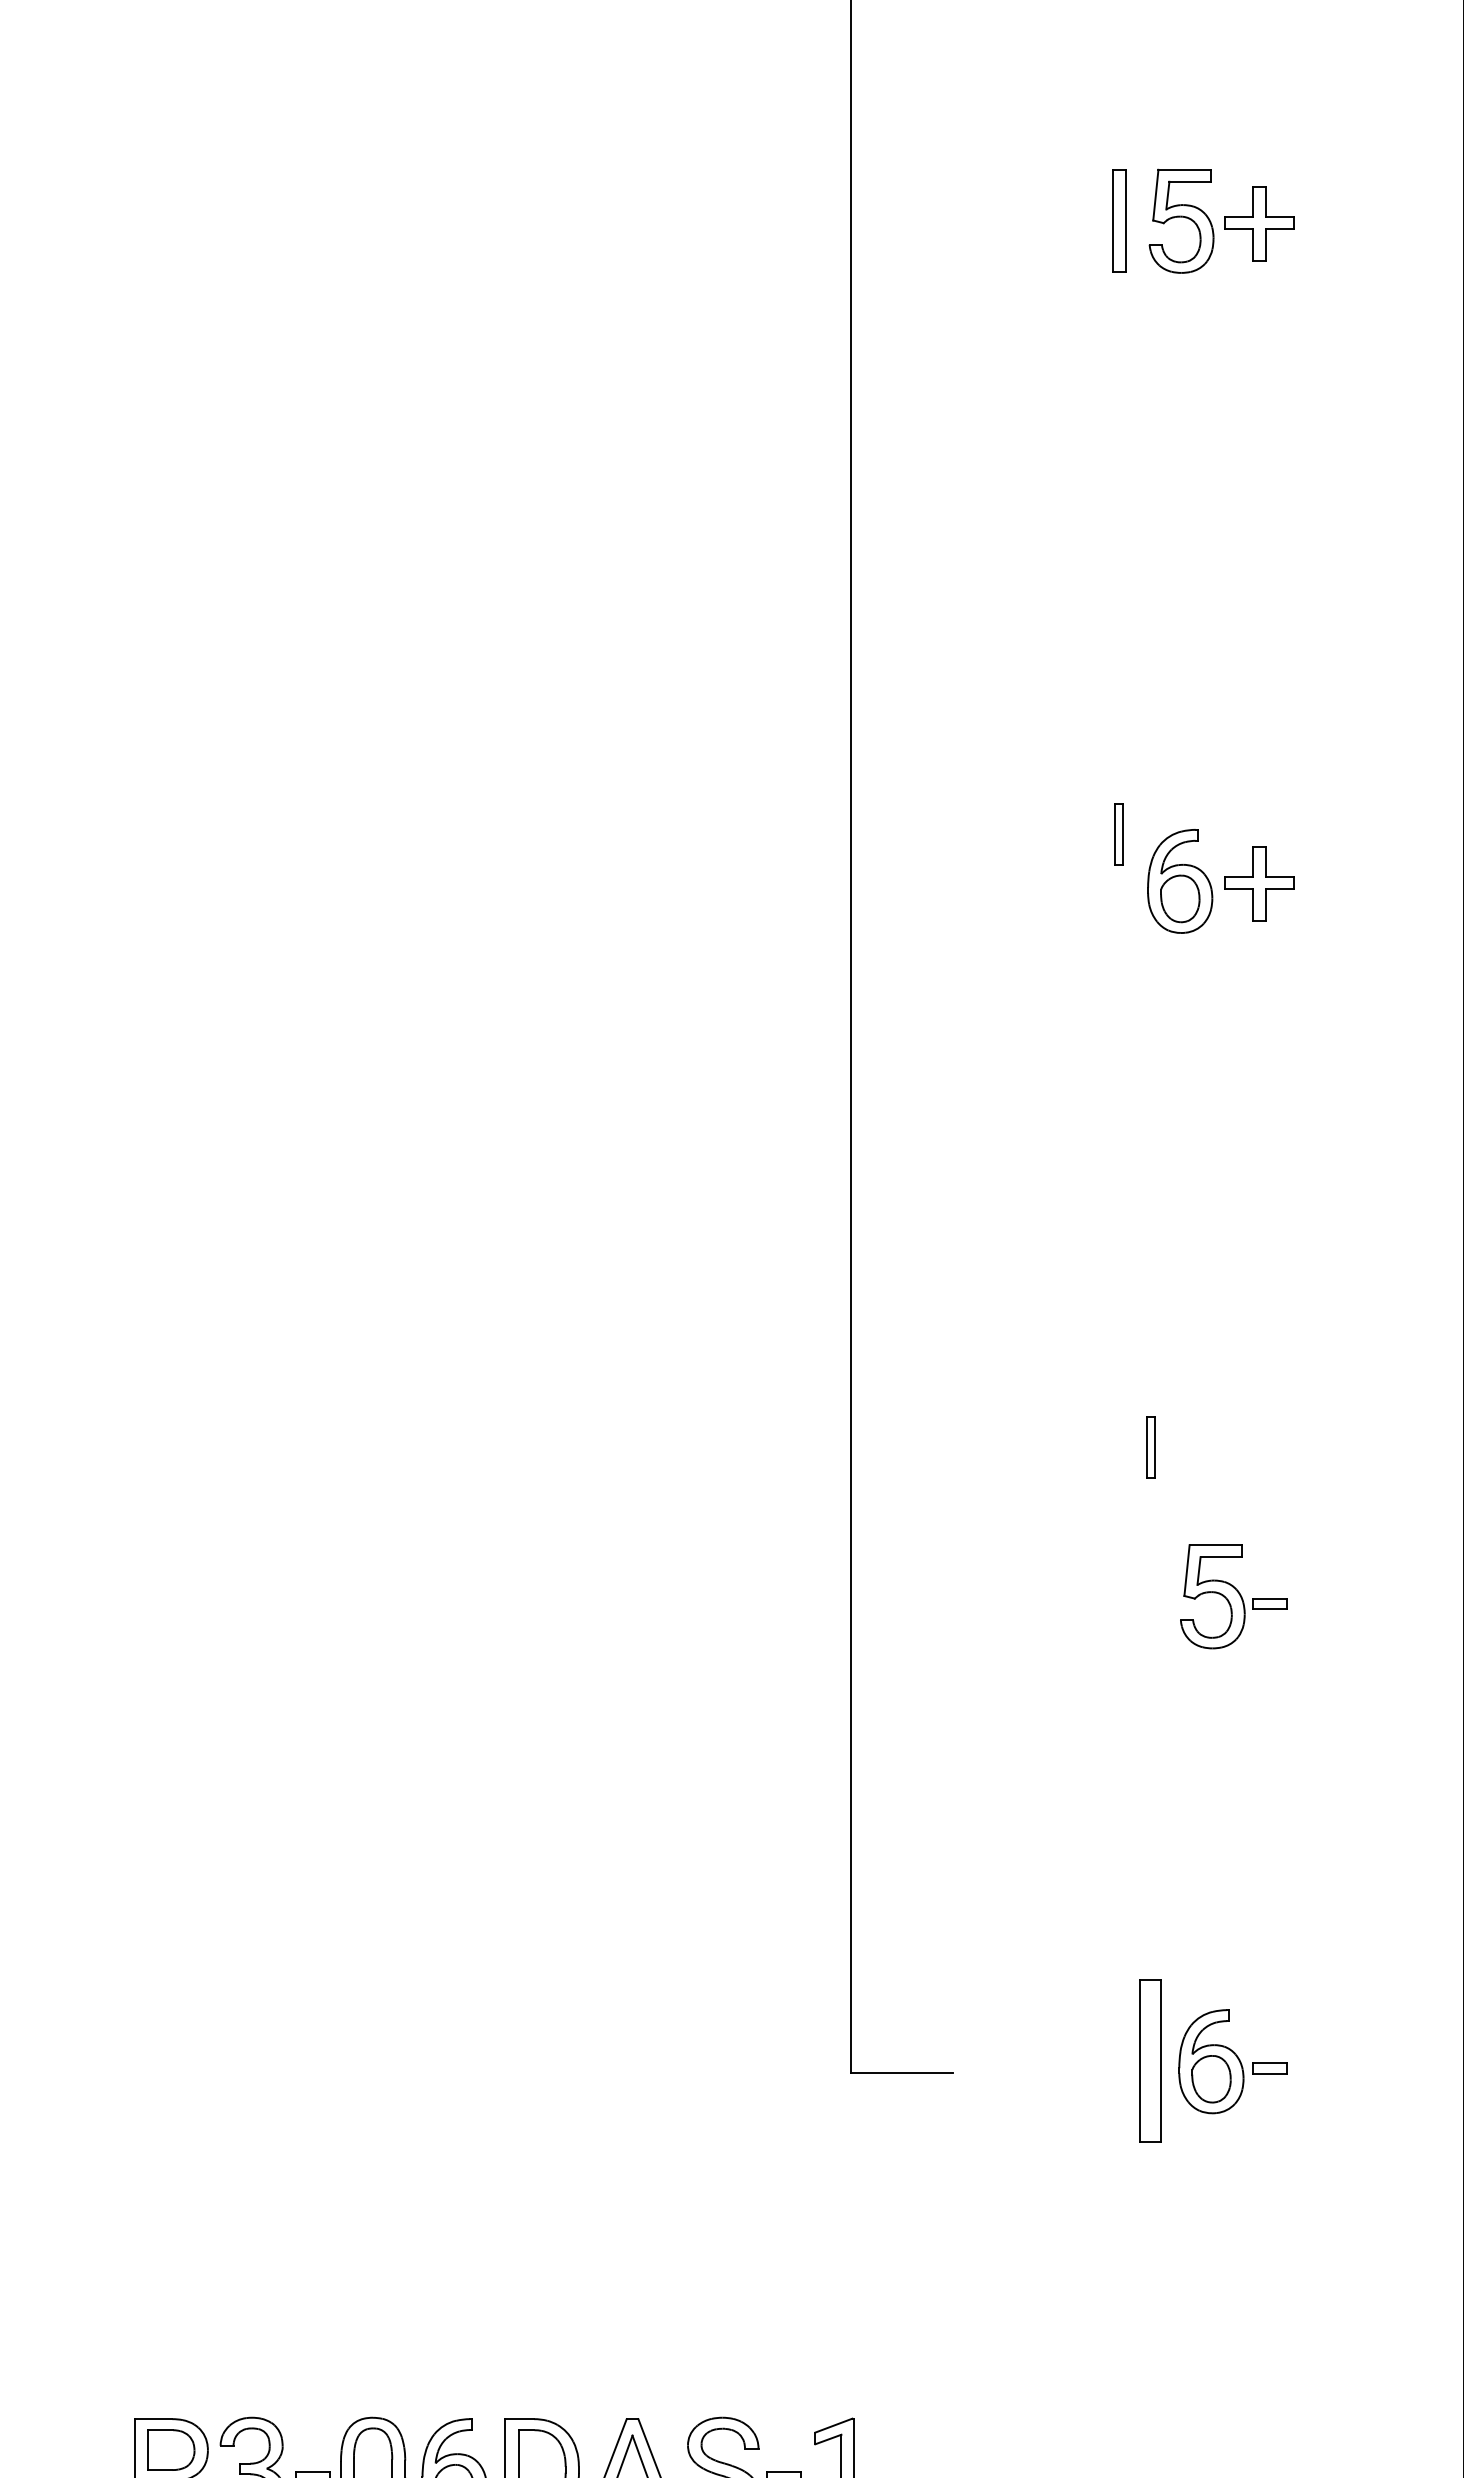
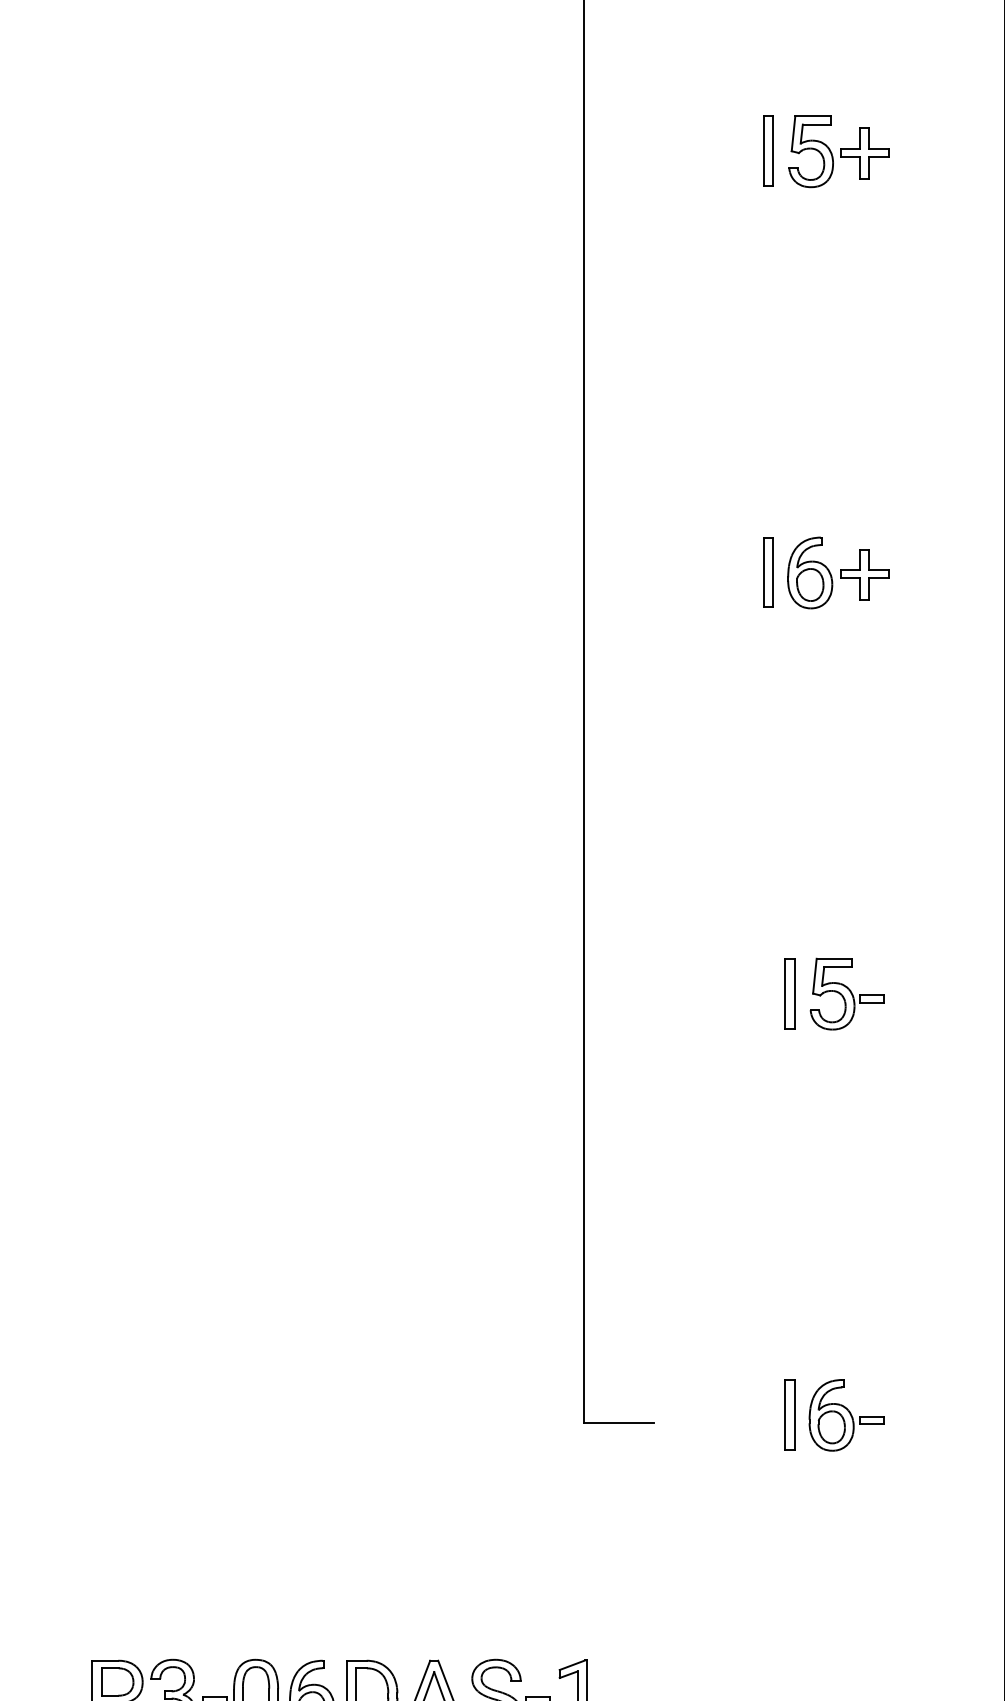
part: (1119, 834) -> (768, 572), size x1.67
part: (1221, 880) -> (838, 572), moved
part: (1150, 1447) -> (789, 993), size x1.67
part: (1233, 1595) -> (846, 993), moved
part: (1150, 2060) -> (789, 1414), size x0.62

